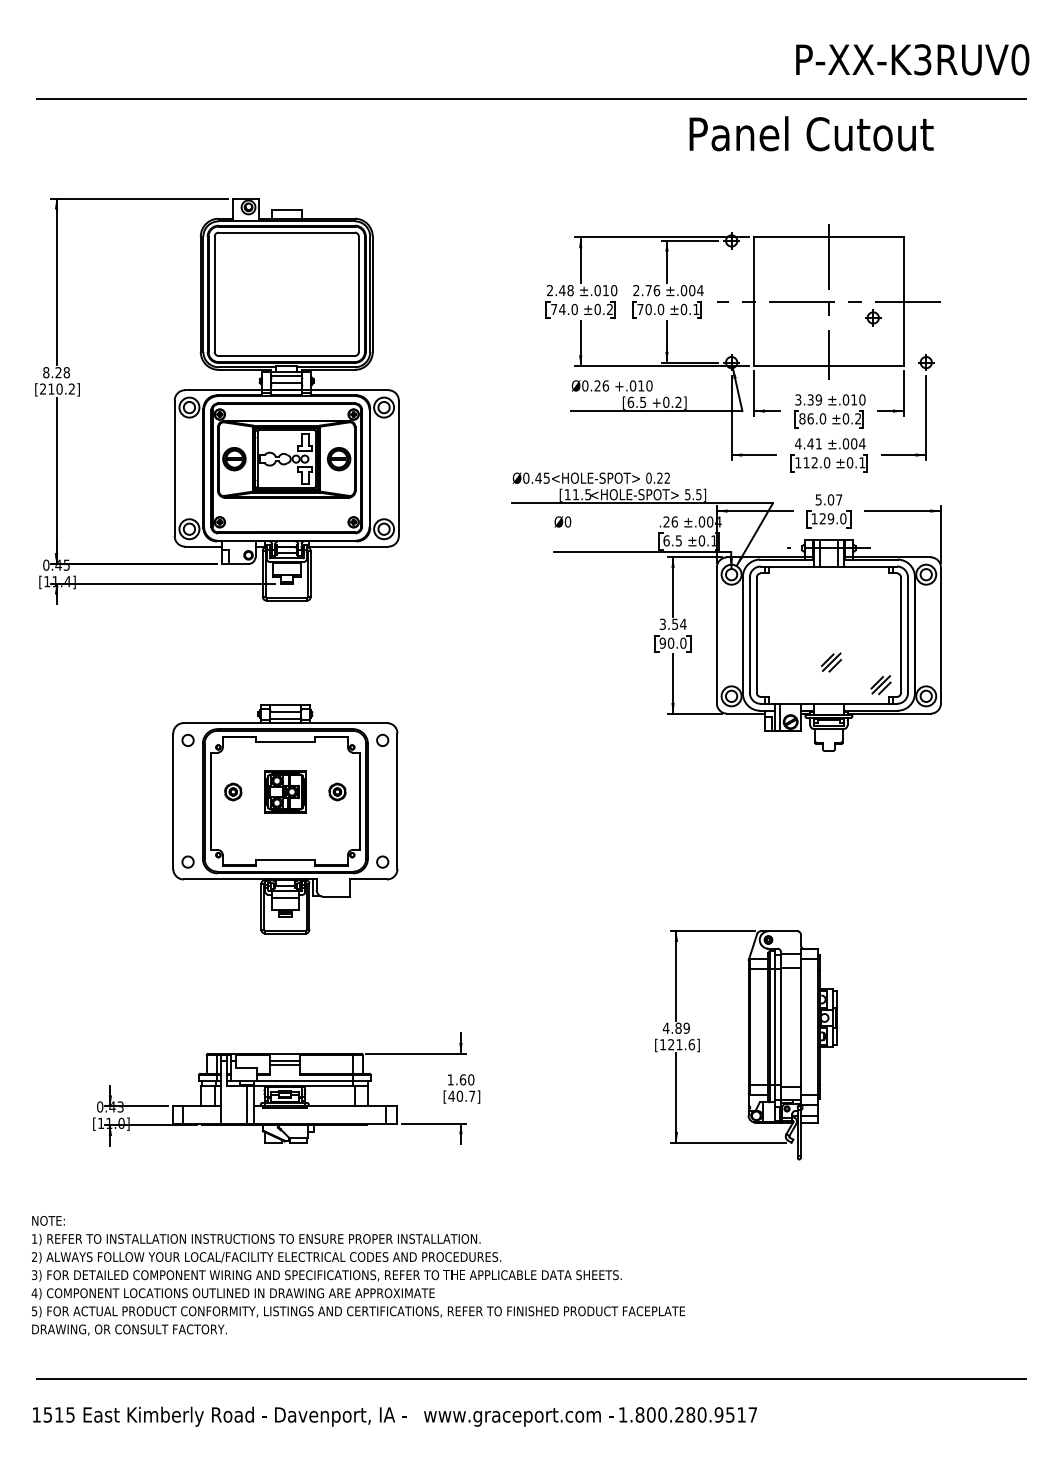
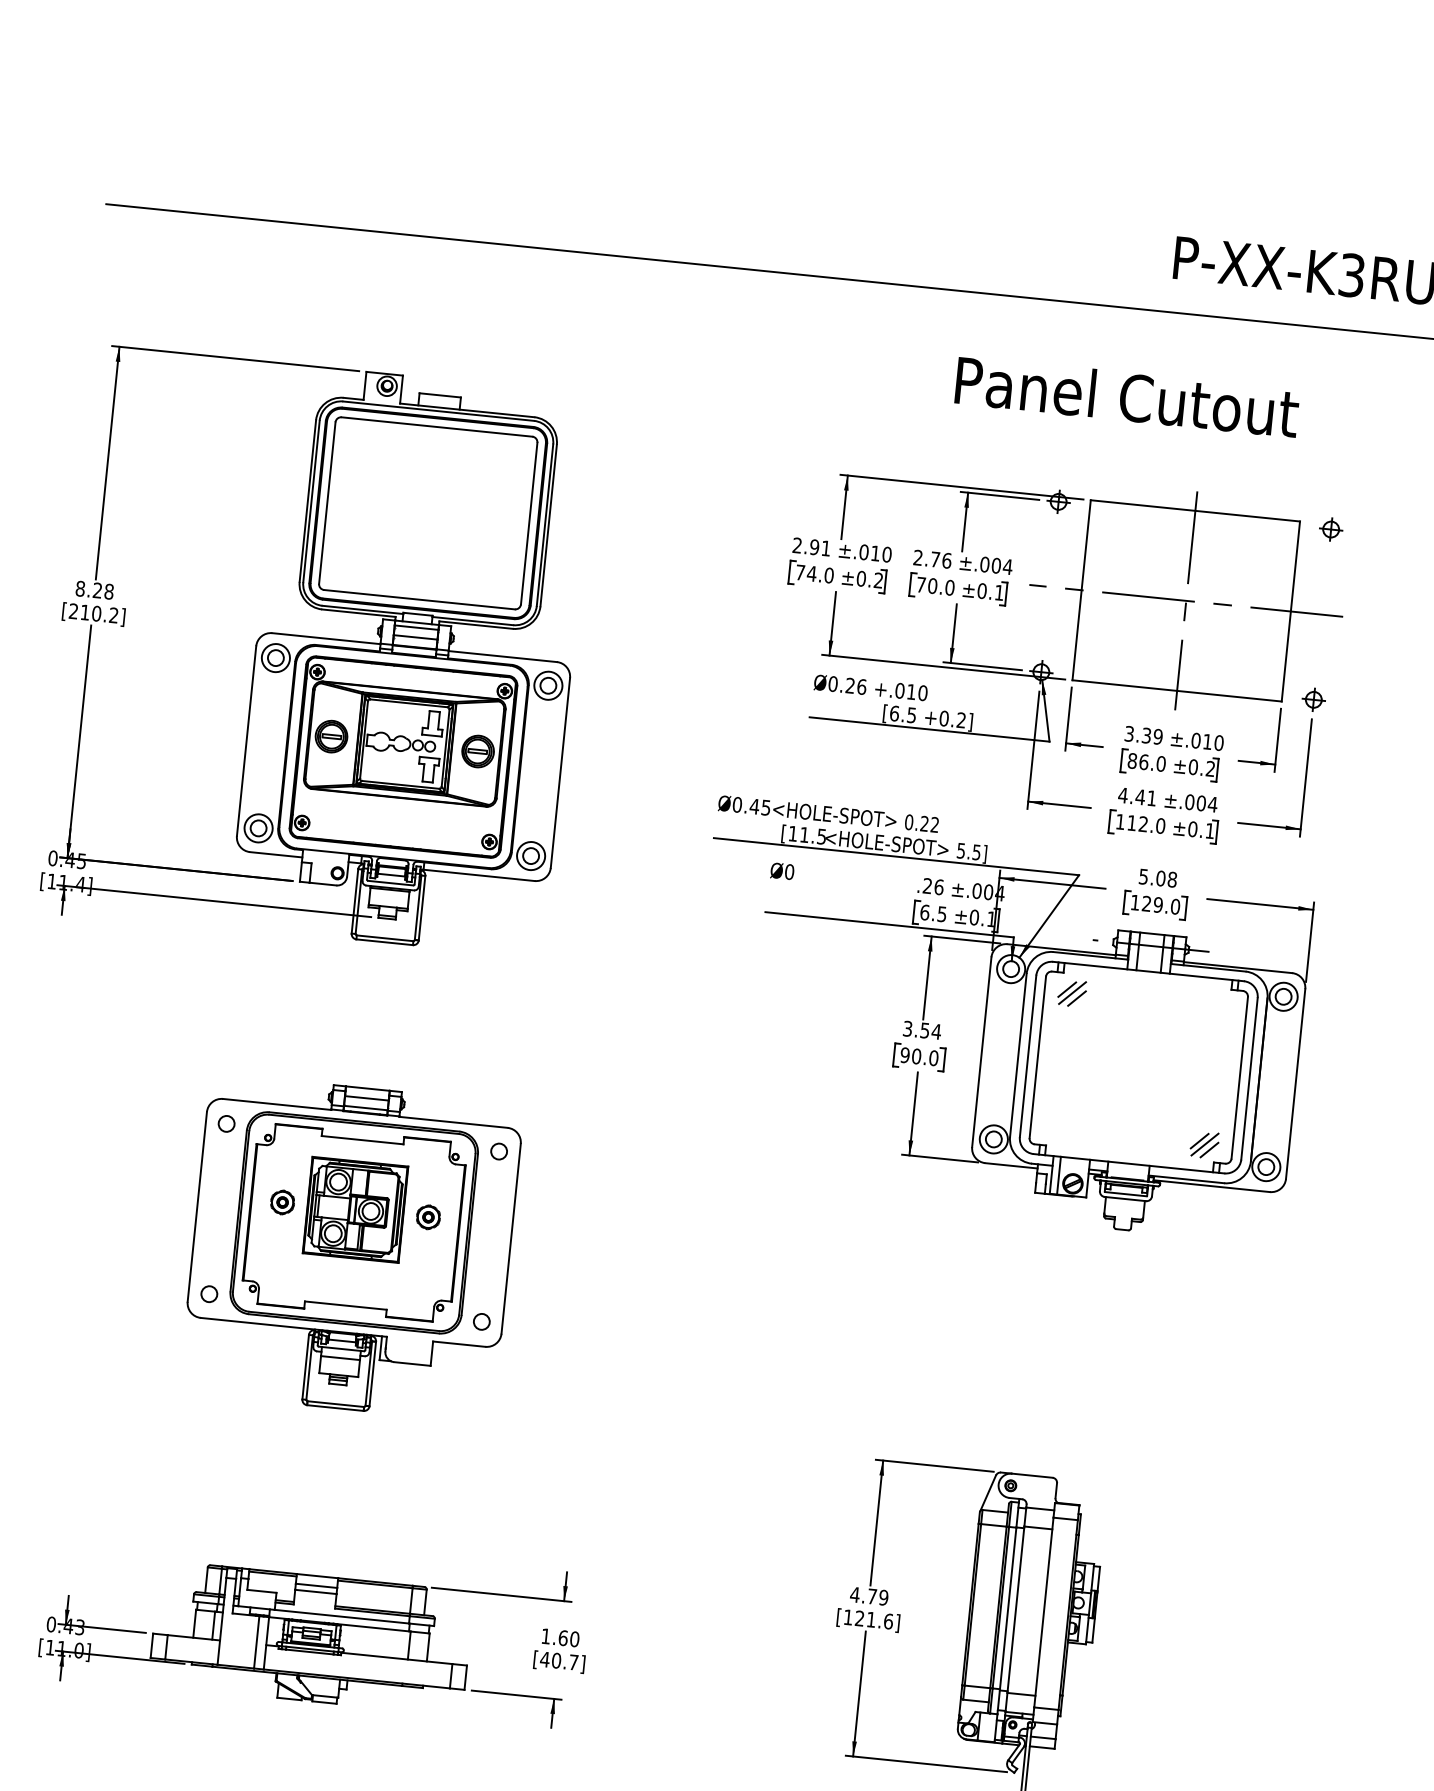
text: (811, 133) -> (1127, 396), moved
text: (566, 290) -> (820, 547), 2.48 -> 2.91
part: (873, 317) -> (1331, 528), moved
text: (839, 499) -> (1172, 879), 5.07 -> 5.08
part: (831, 662) -> (1072, 993), moved
part: (285, 791) -> (355, 1209), size x1.67
text: (678, 1027) -> (872, 1595), 4.89 -> 4.79

